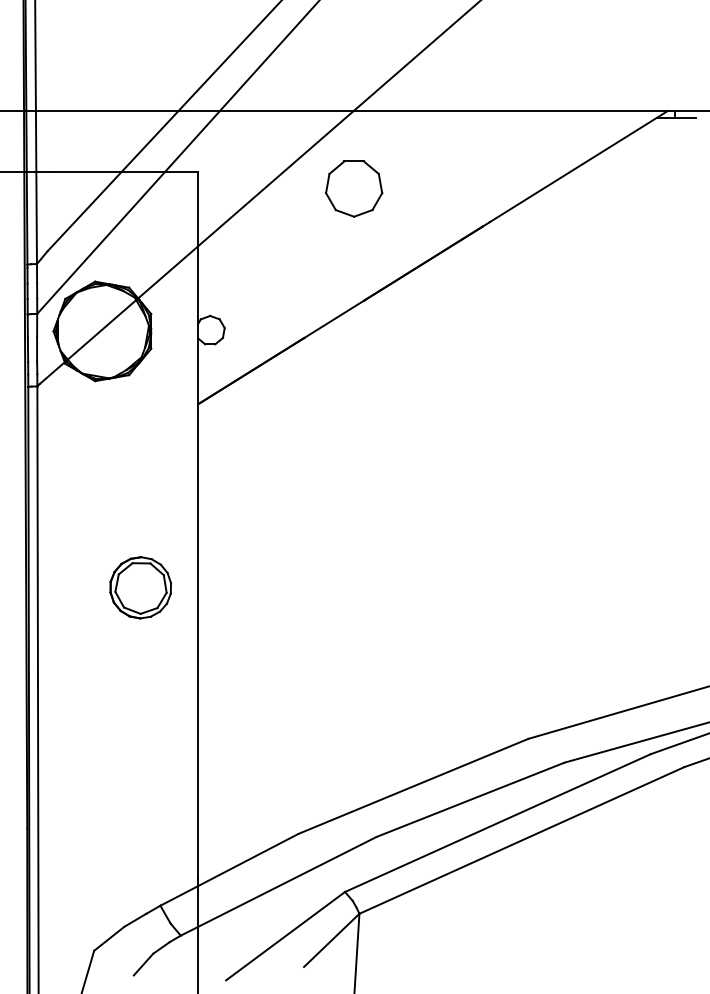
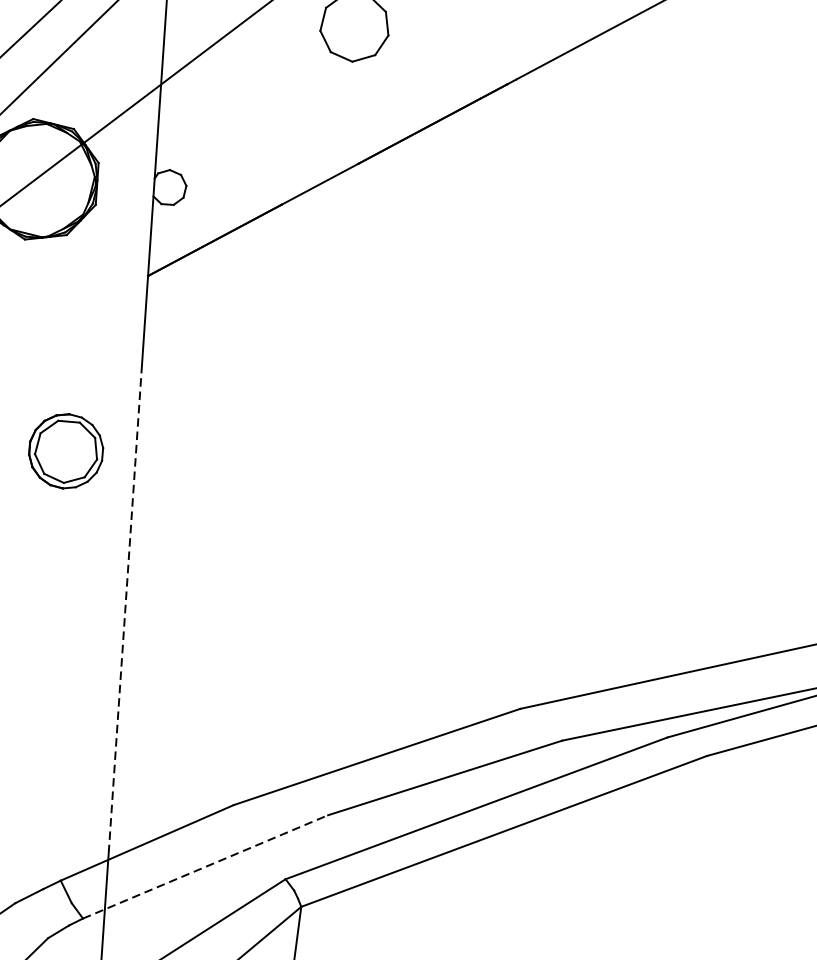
part: (140, 587) -> (65, 450), moved
line: (198, 678) -> (125, 608), solid -> dashed
line: (278, 886) -> (205, 867), solid -> dashed

